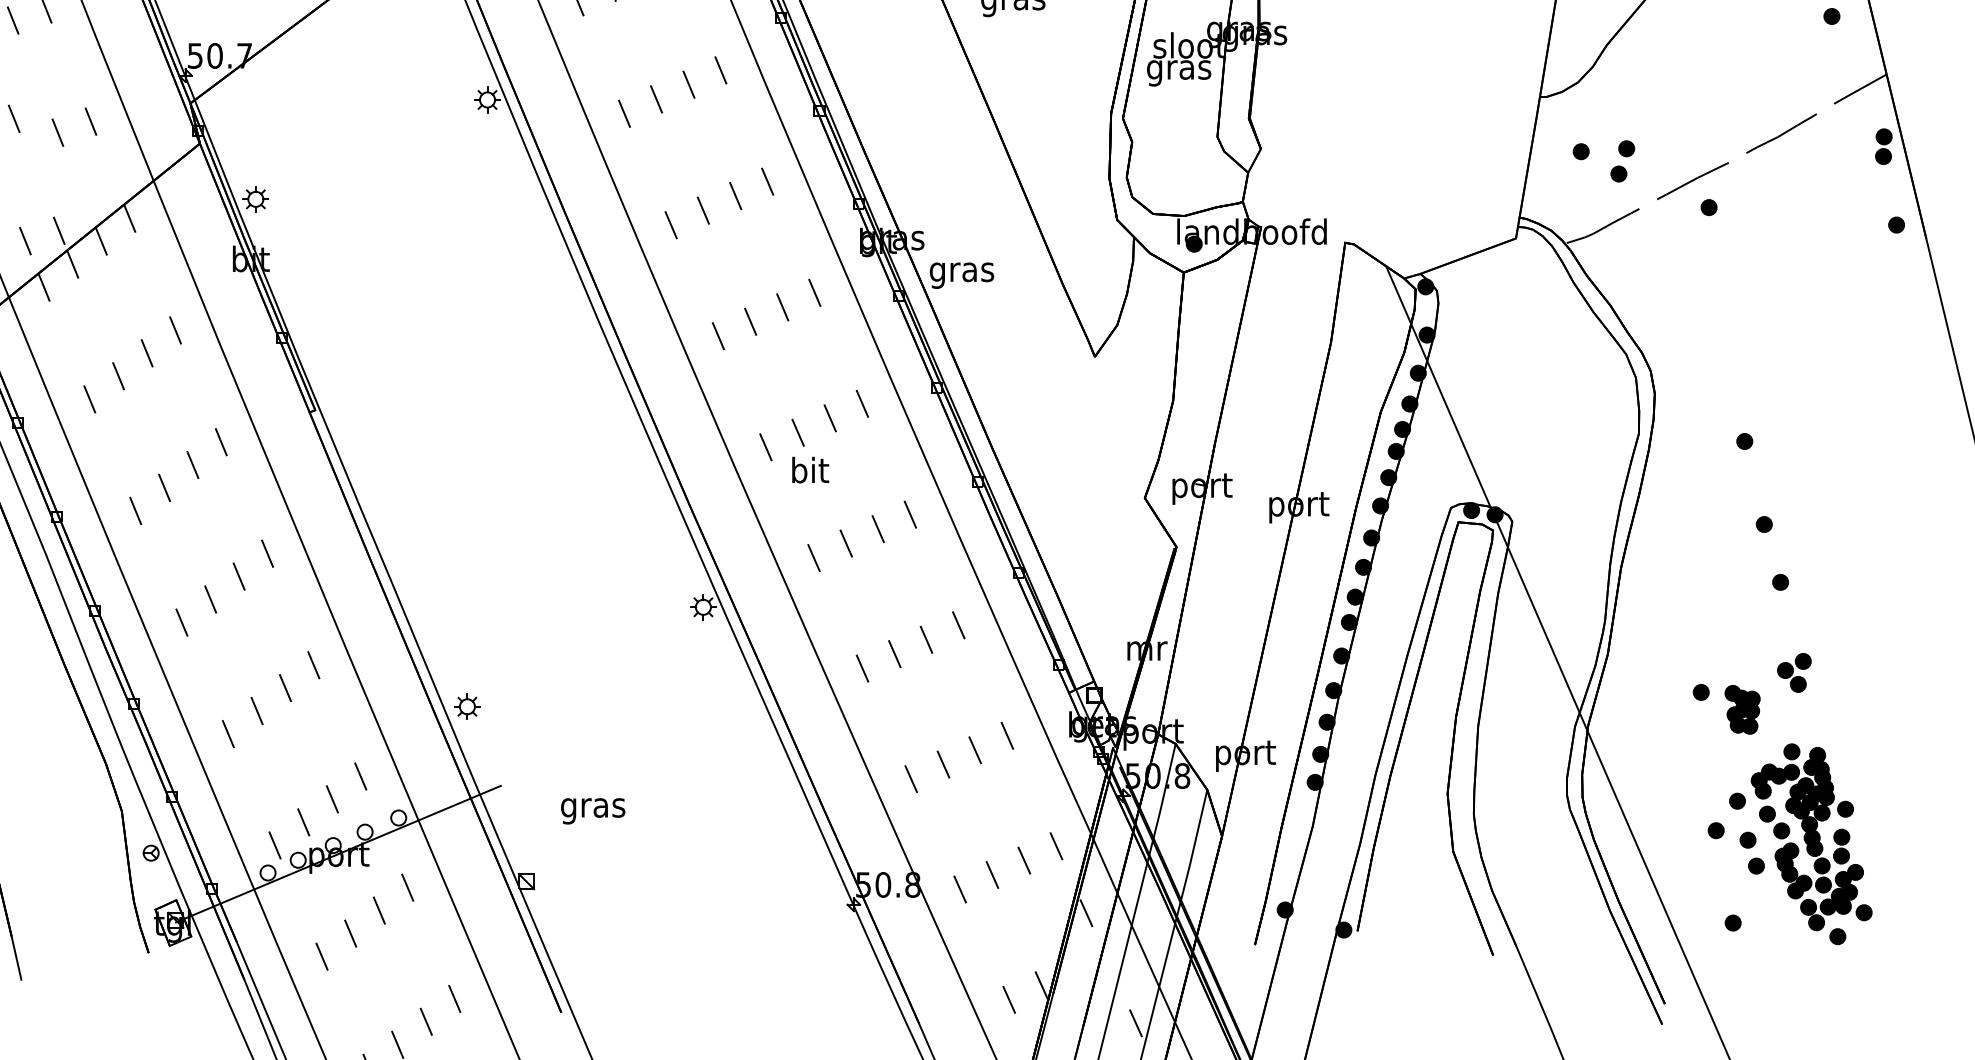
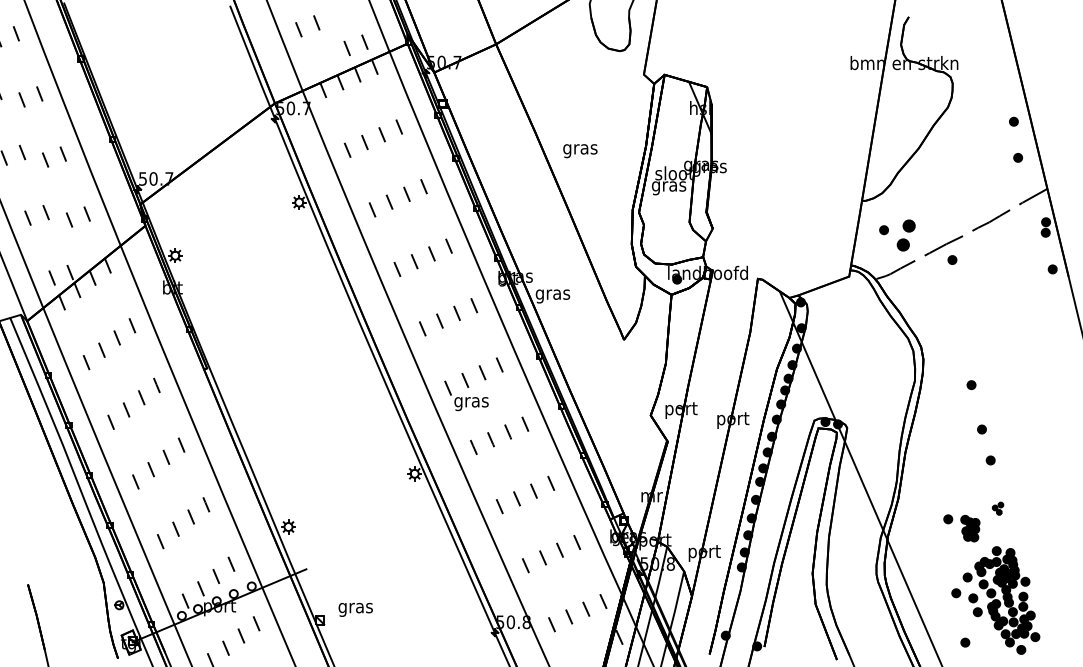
part: (1623, 159) -> (906, 234), size x1.4
text: (809, 473) -> (471, 402), bit -> gras
part: (1793, 672) -> (997, 508), size x0.6
text: (592, 810) -> (355, 609), moved

